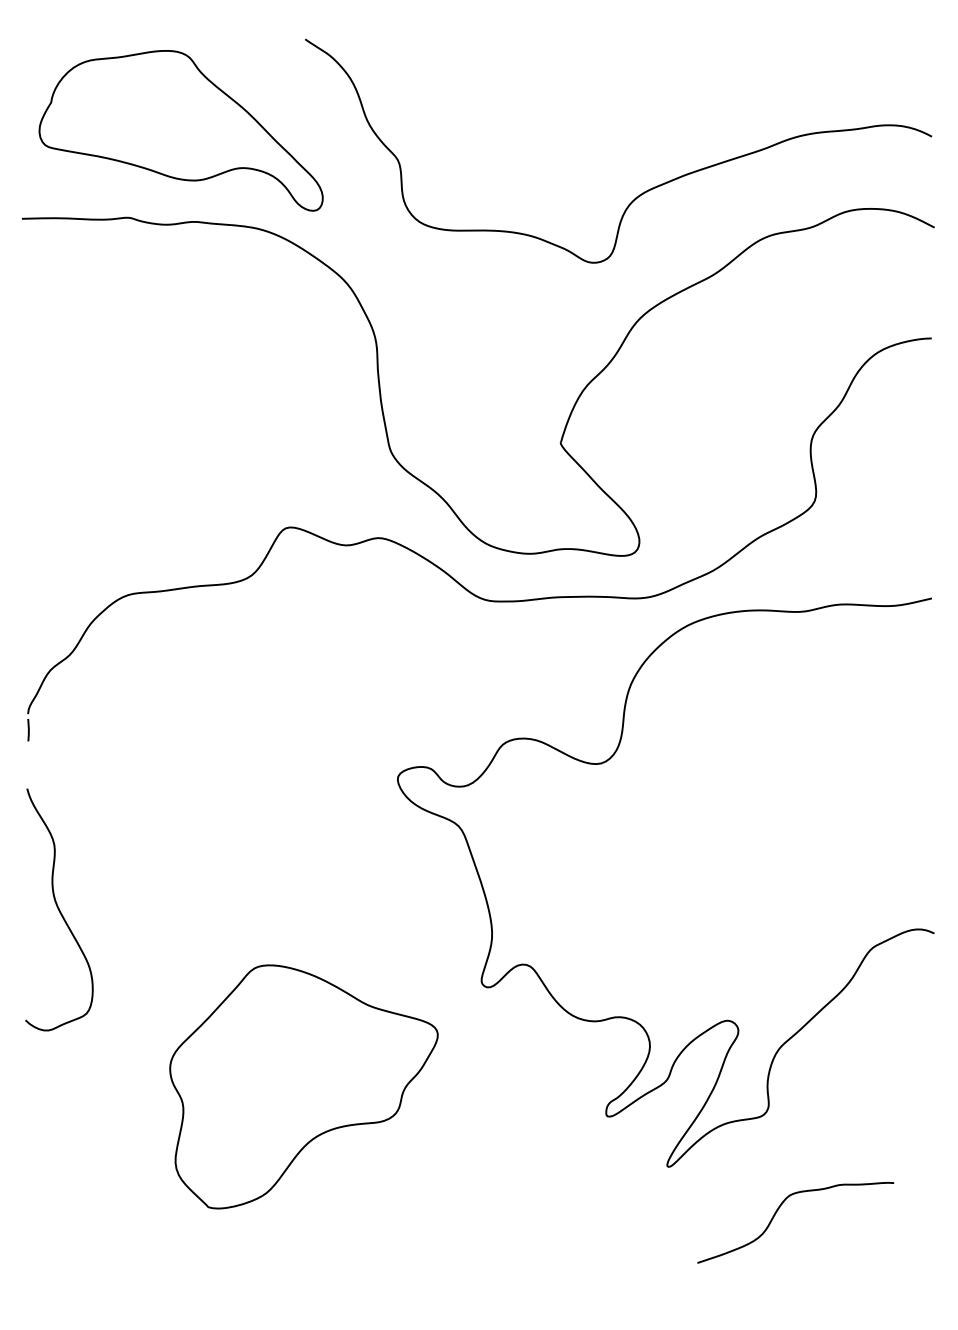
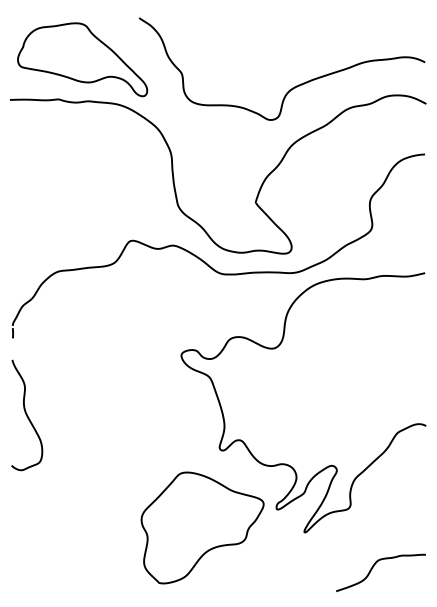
part: (303, 1085) -> (202, 527), moved
curve: (781, 1208) -> (374, 566), moved

